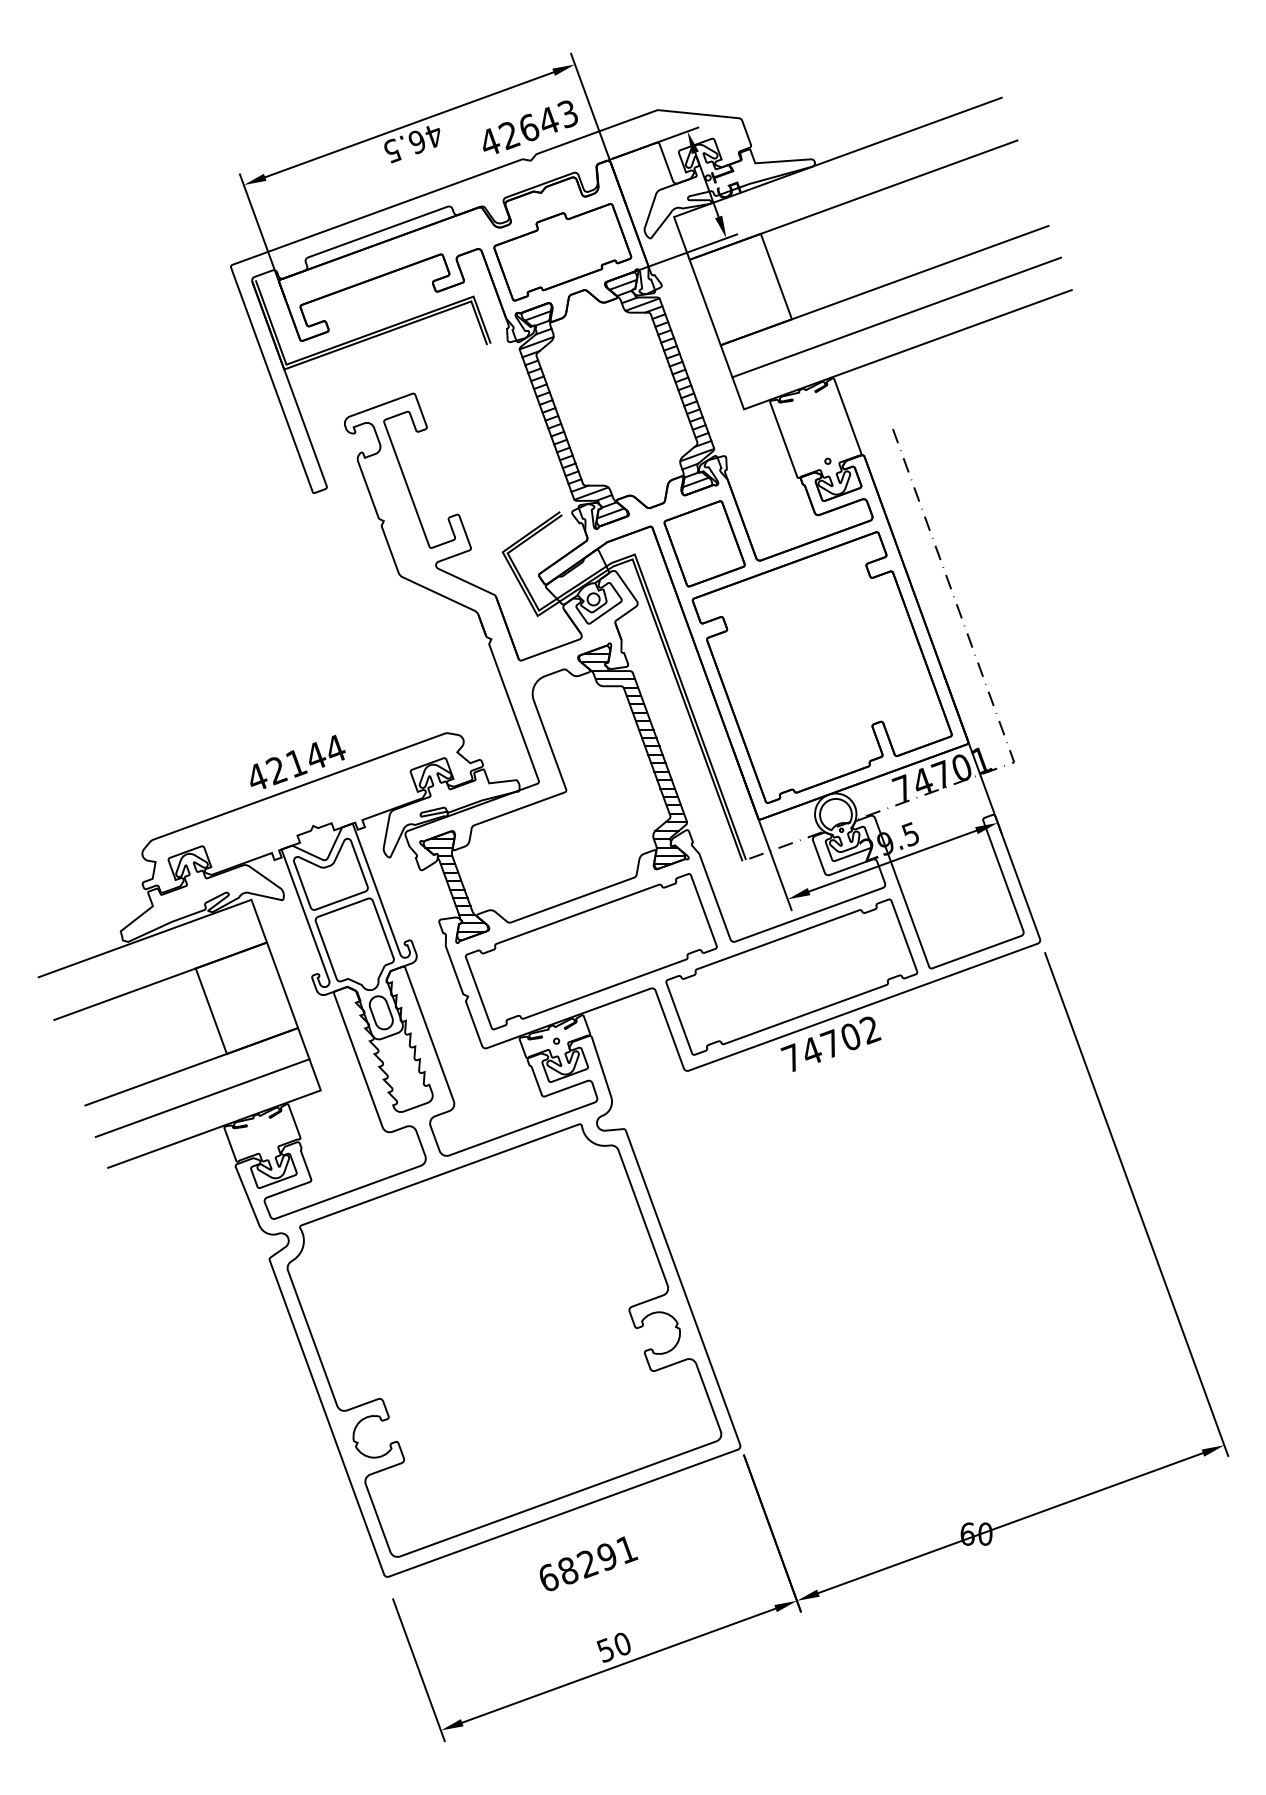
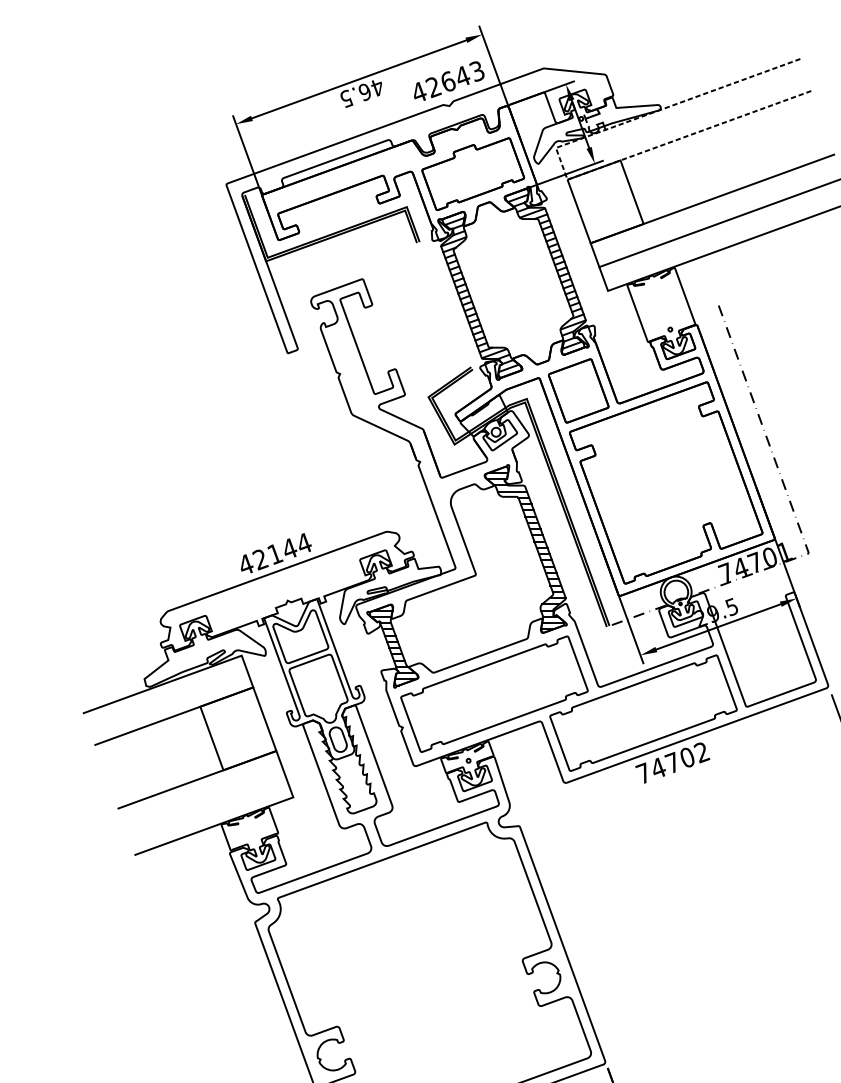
line: (681, 238) -> (561, 163), solid -> dashed
line: (202, 1098) -> (205, 803), removed

